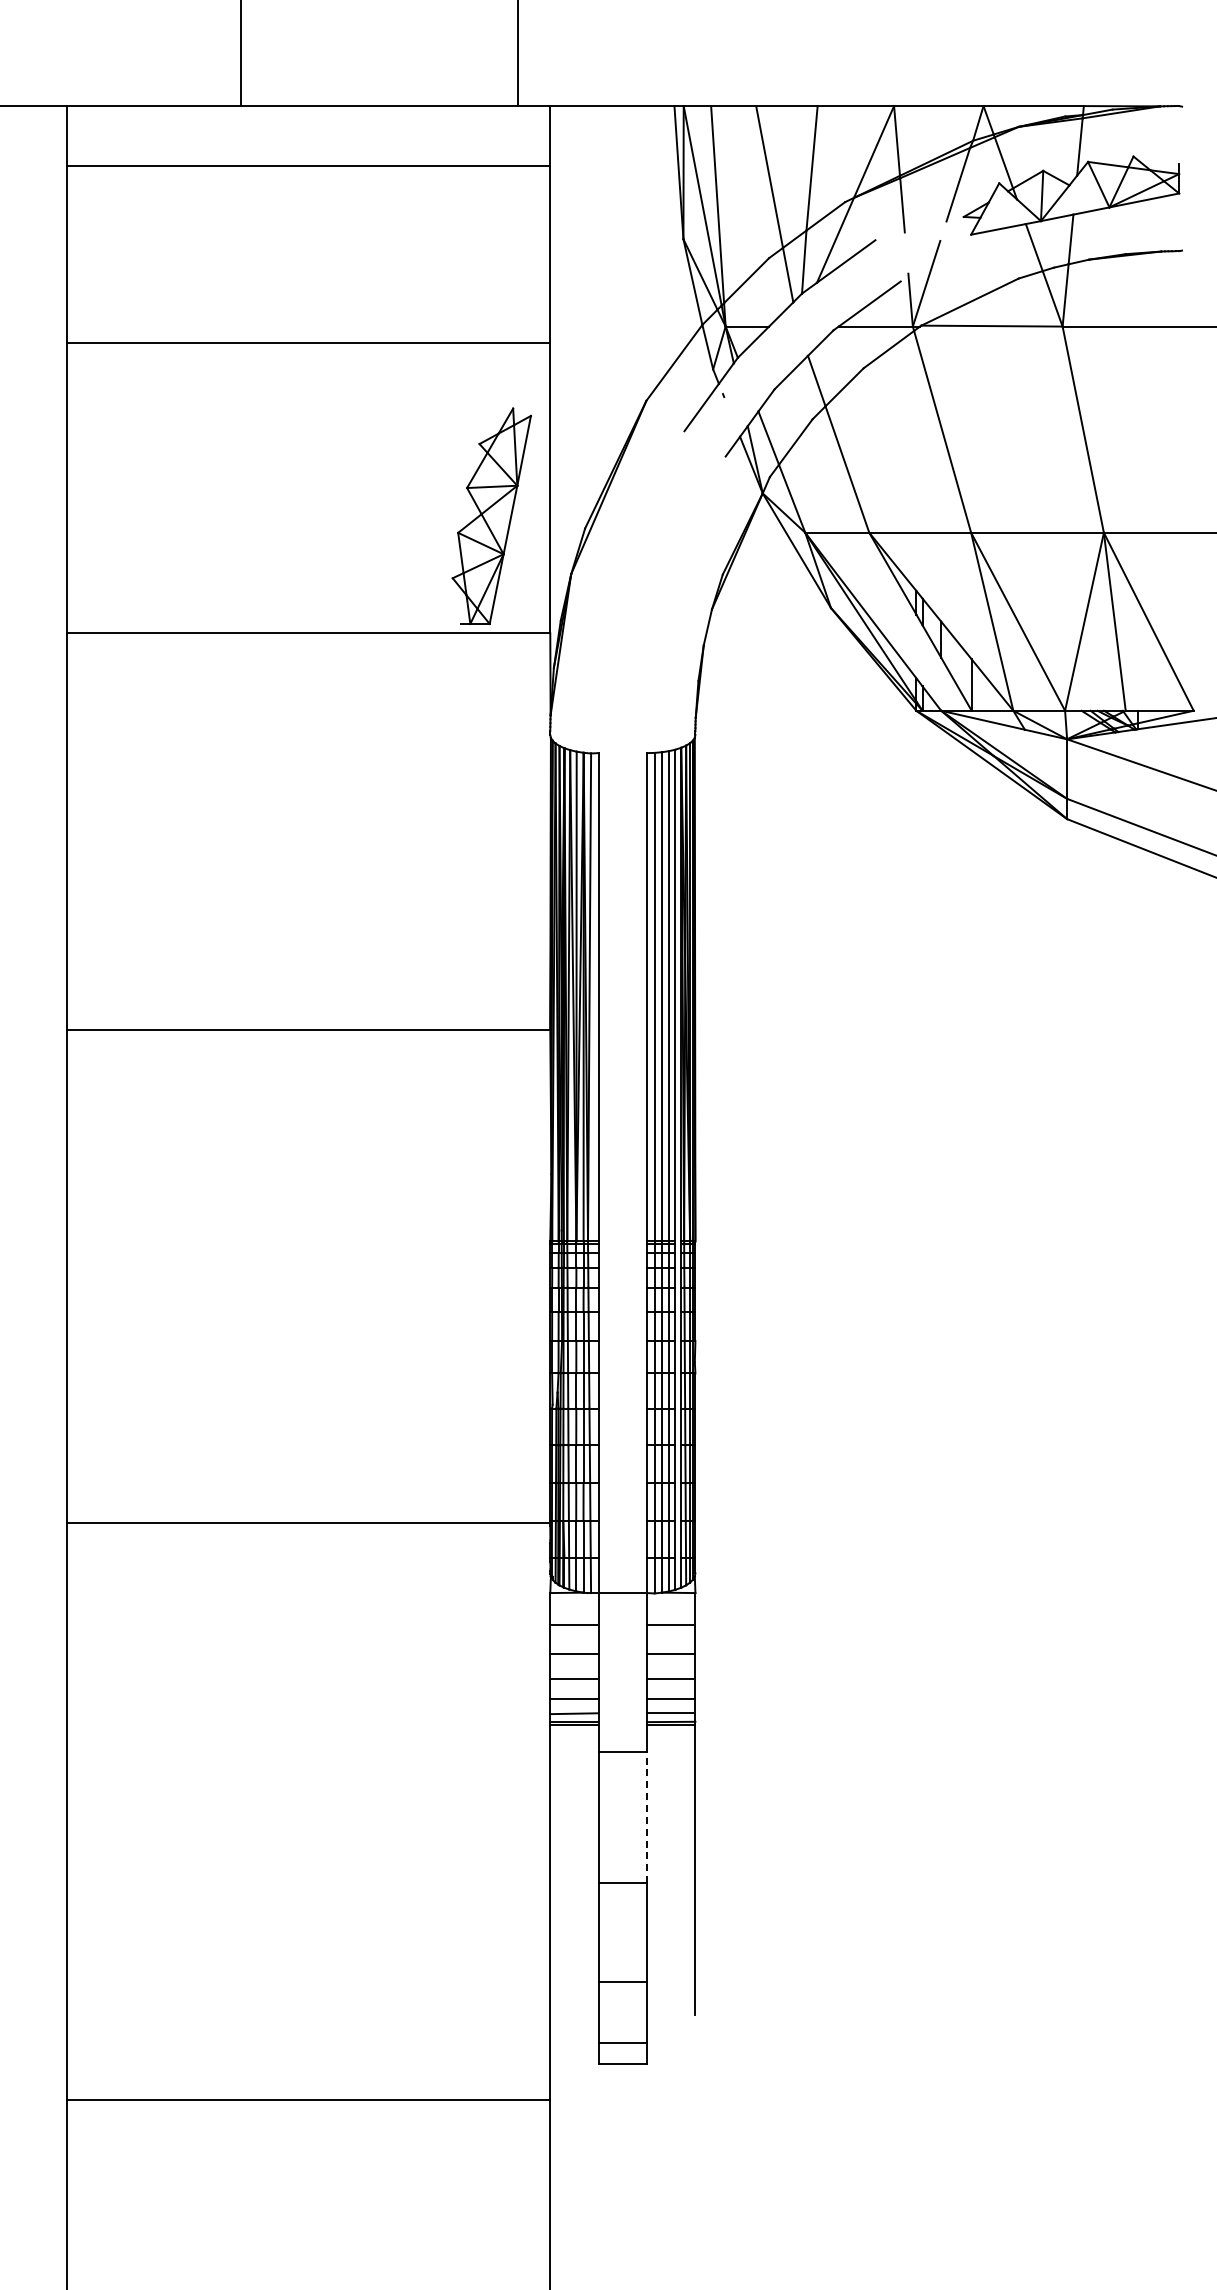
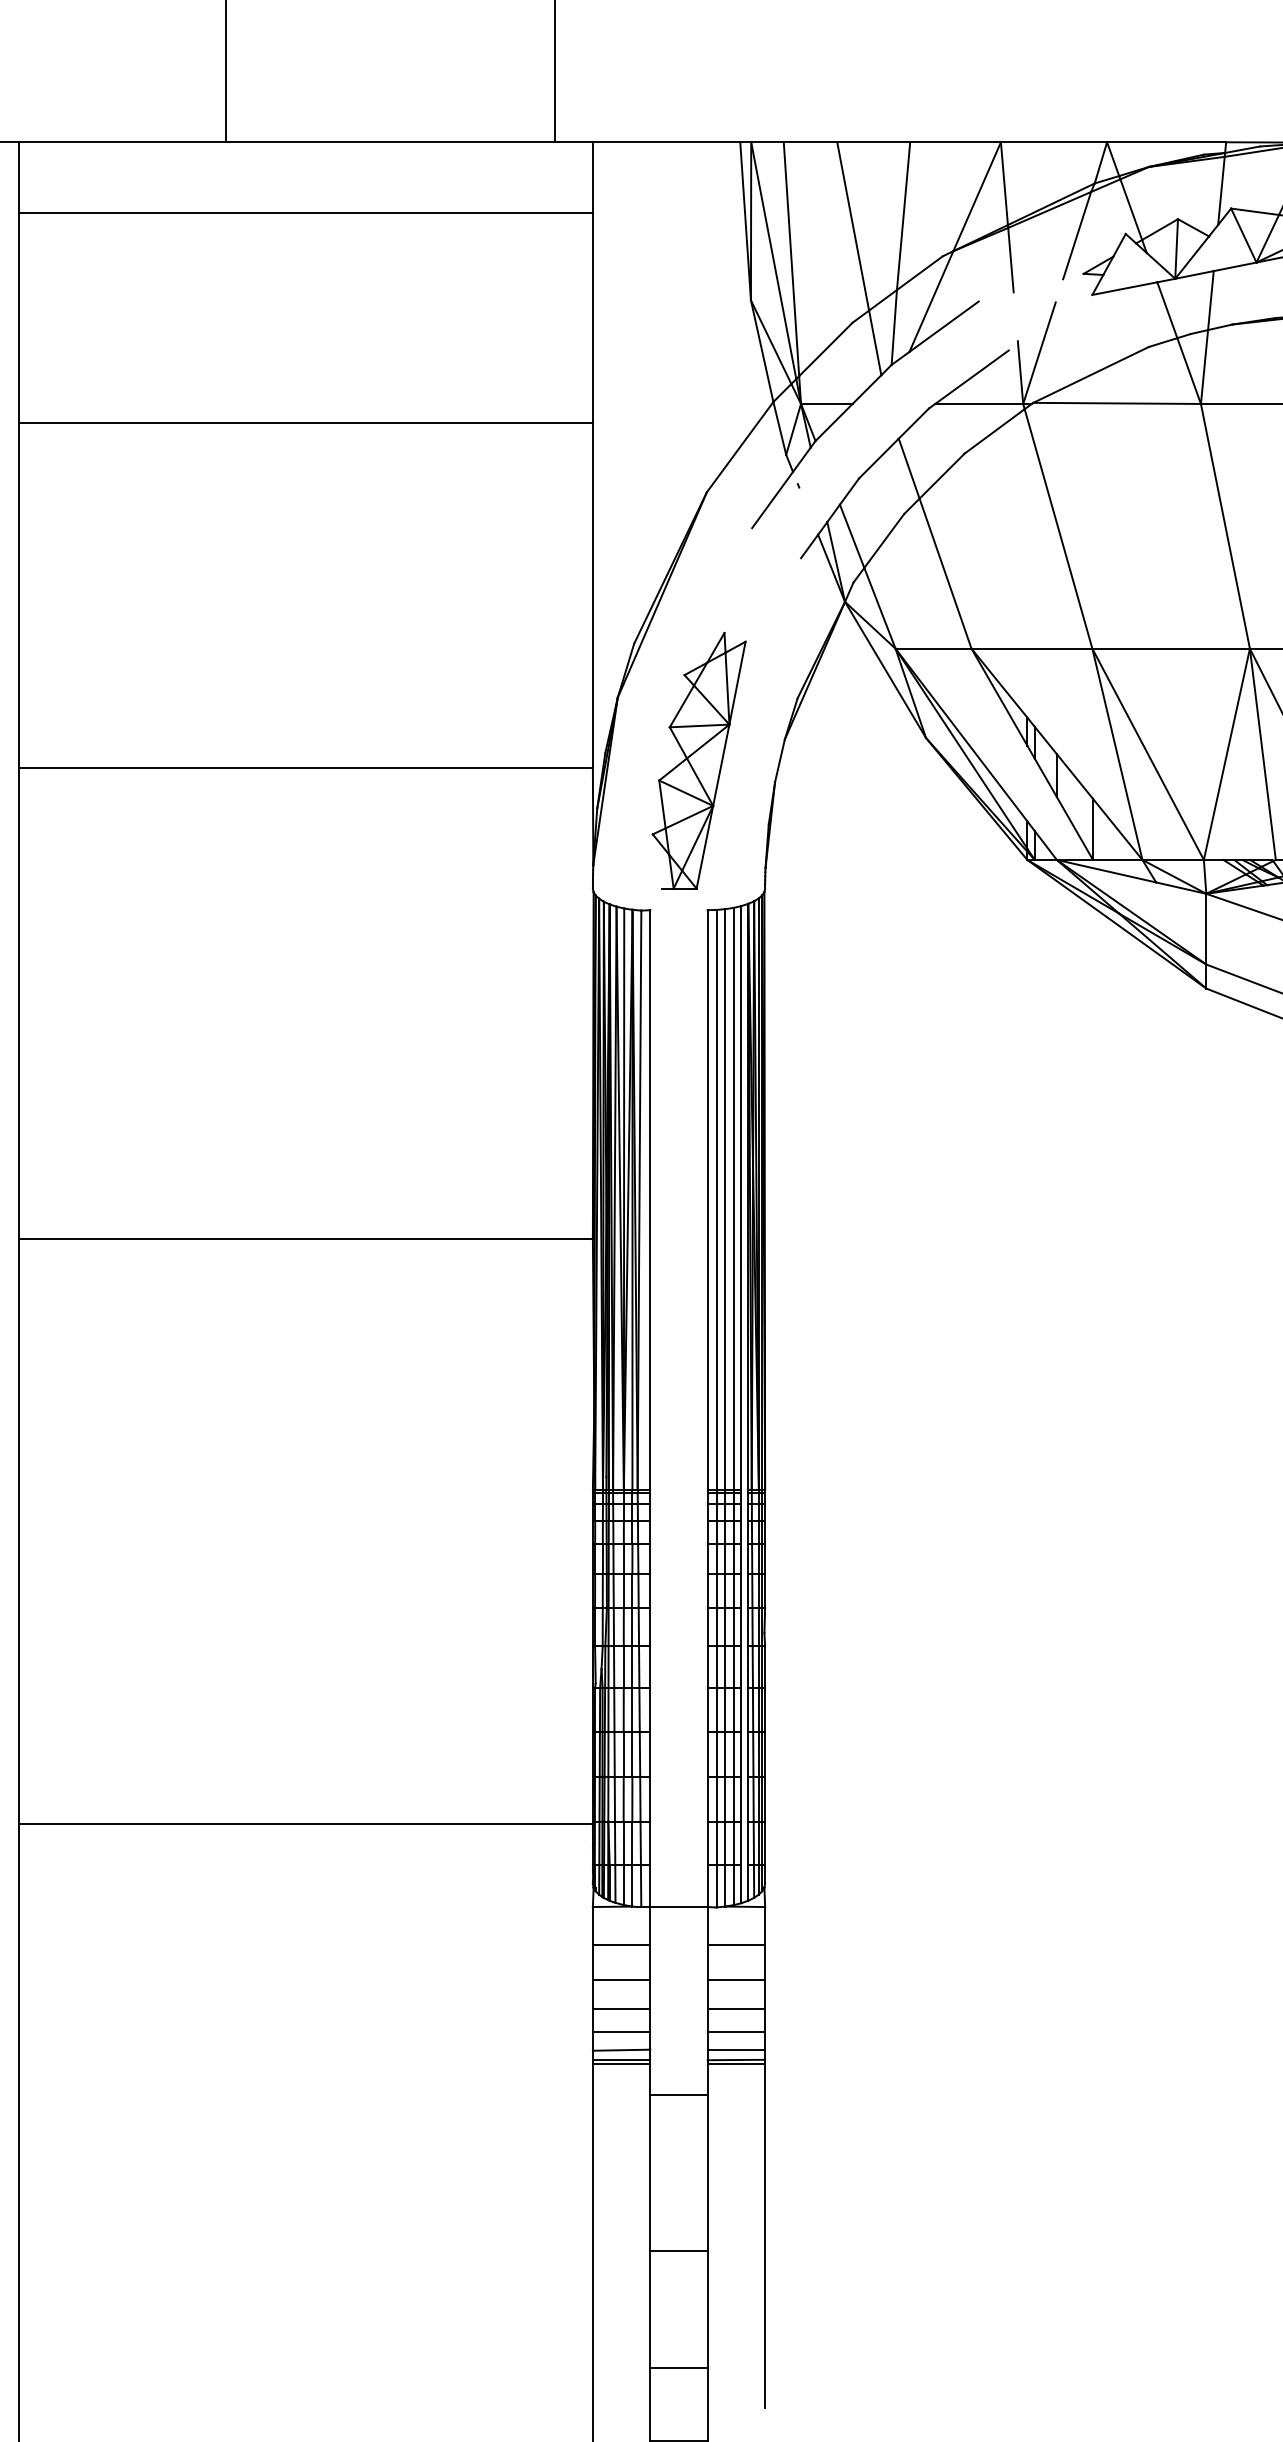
part: (491, 515) -> (698, 759), moved
line: (647, 1817) -> (708, 2173), dashed -> solid

